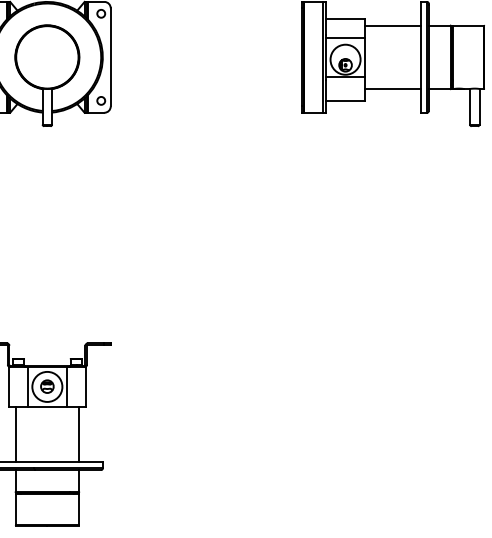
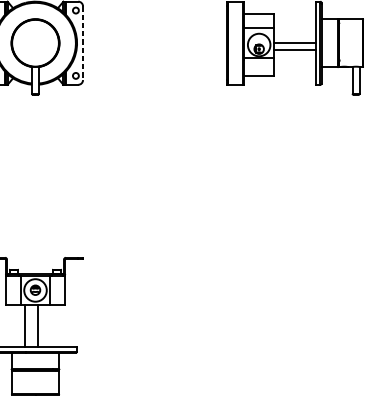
line: (392, 25) -> (294, 50), moved
line: (110, 57) -> (82, 43), solid -> dashed
line: (392, 89) -> (294, 43), moved
line: (15, 434) -> (24, 326), moved
line: (79, 434) -> (38, 326), moved

